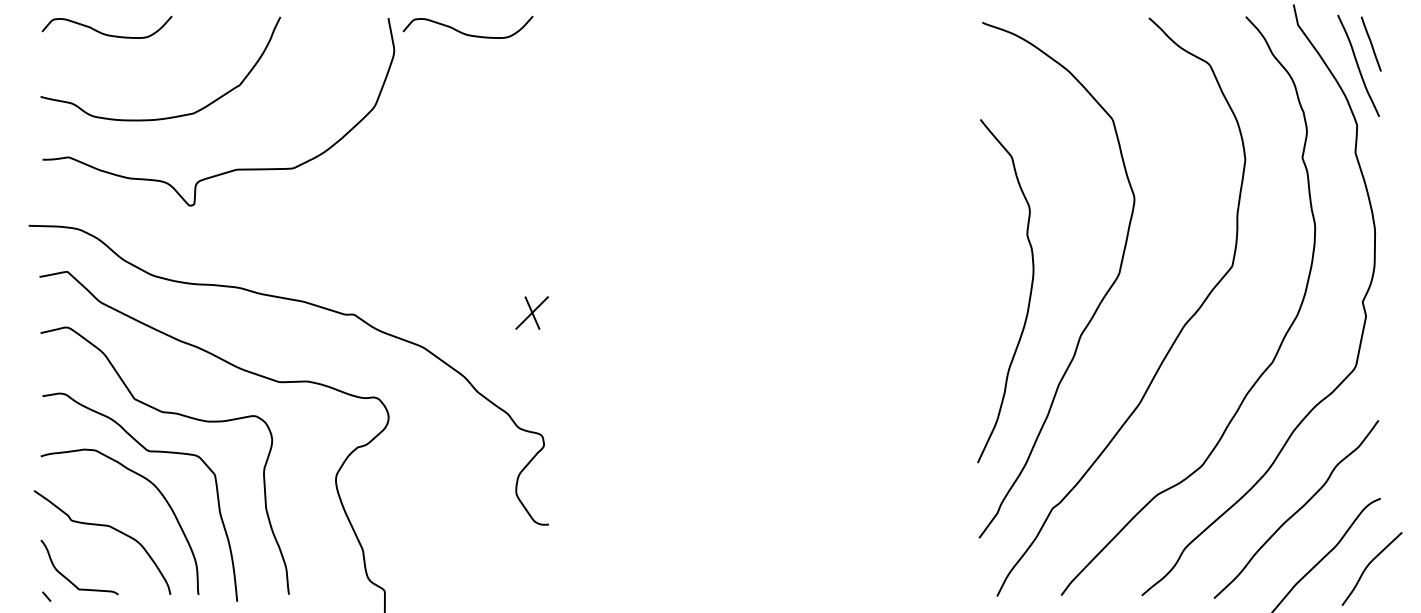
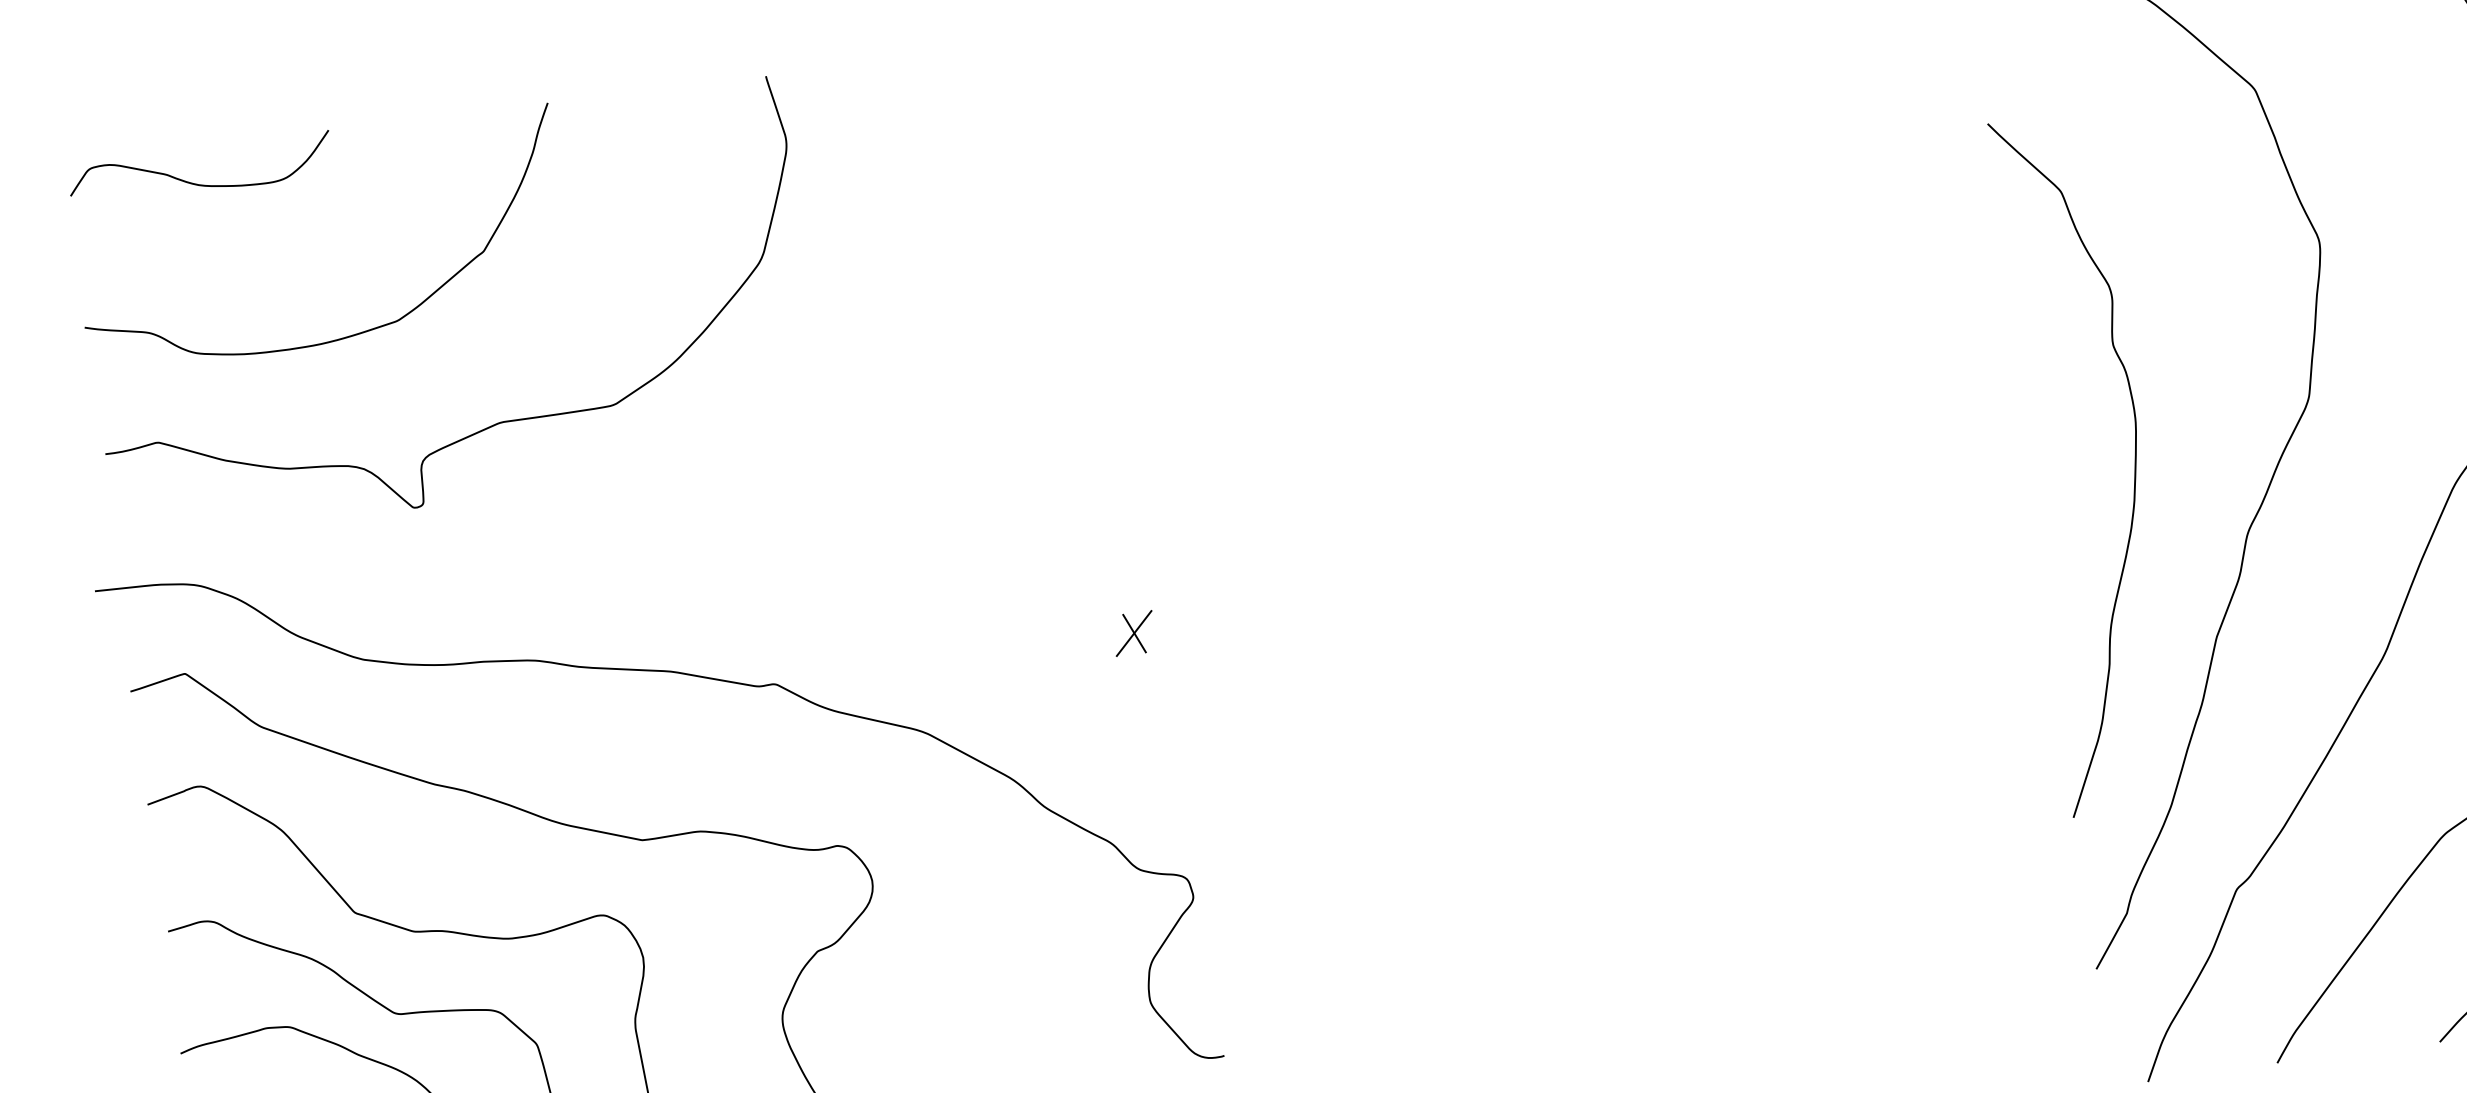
curve: (466, 33) -> (927, 86), removed
part: (531, 312) -> (1132, 632), size x0.62

